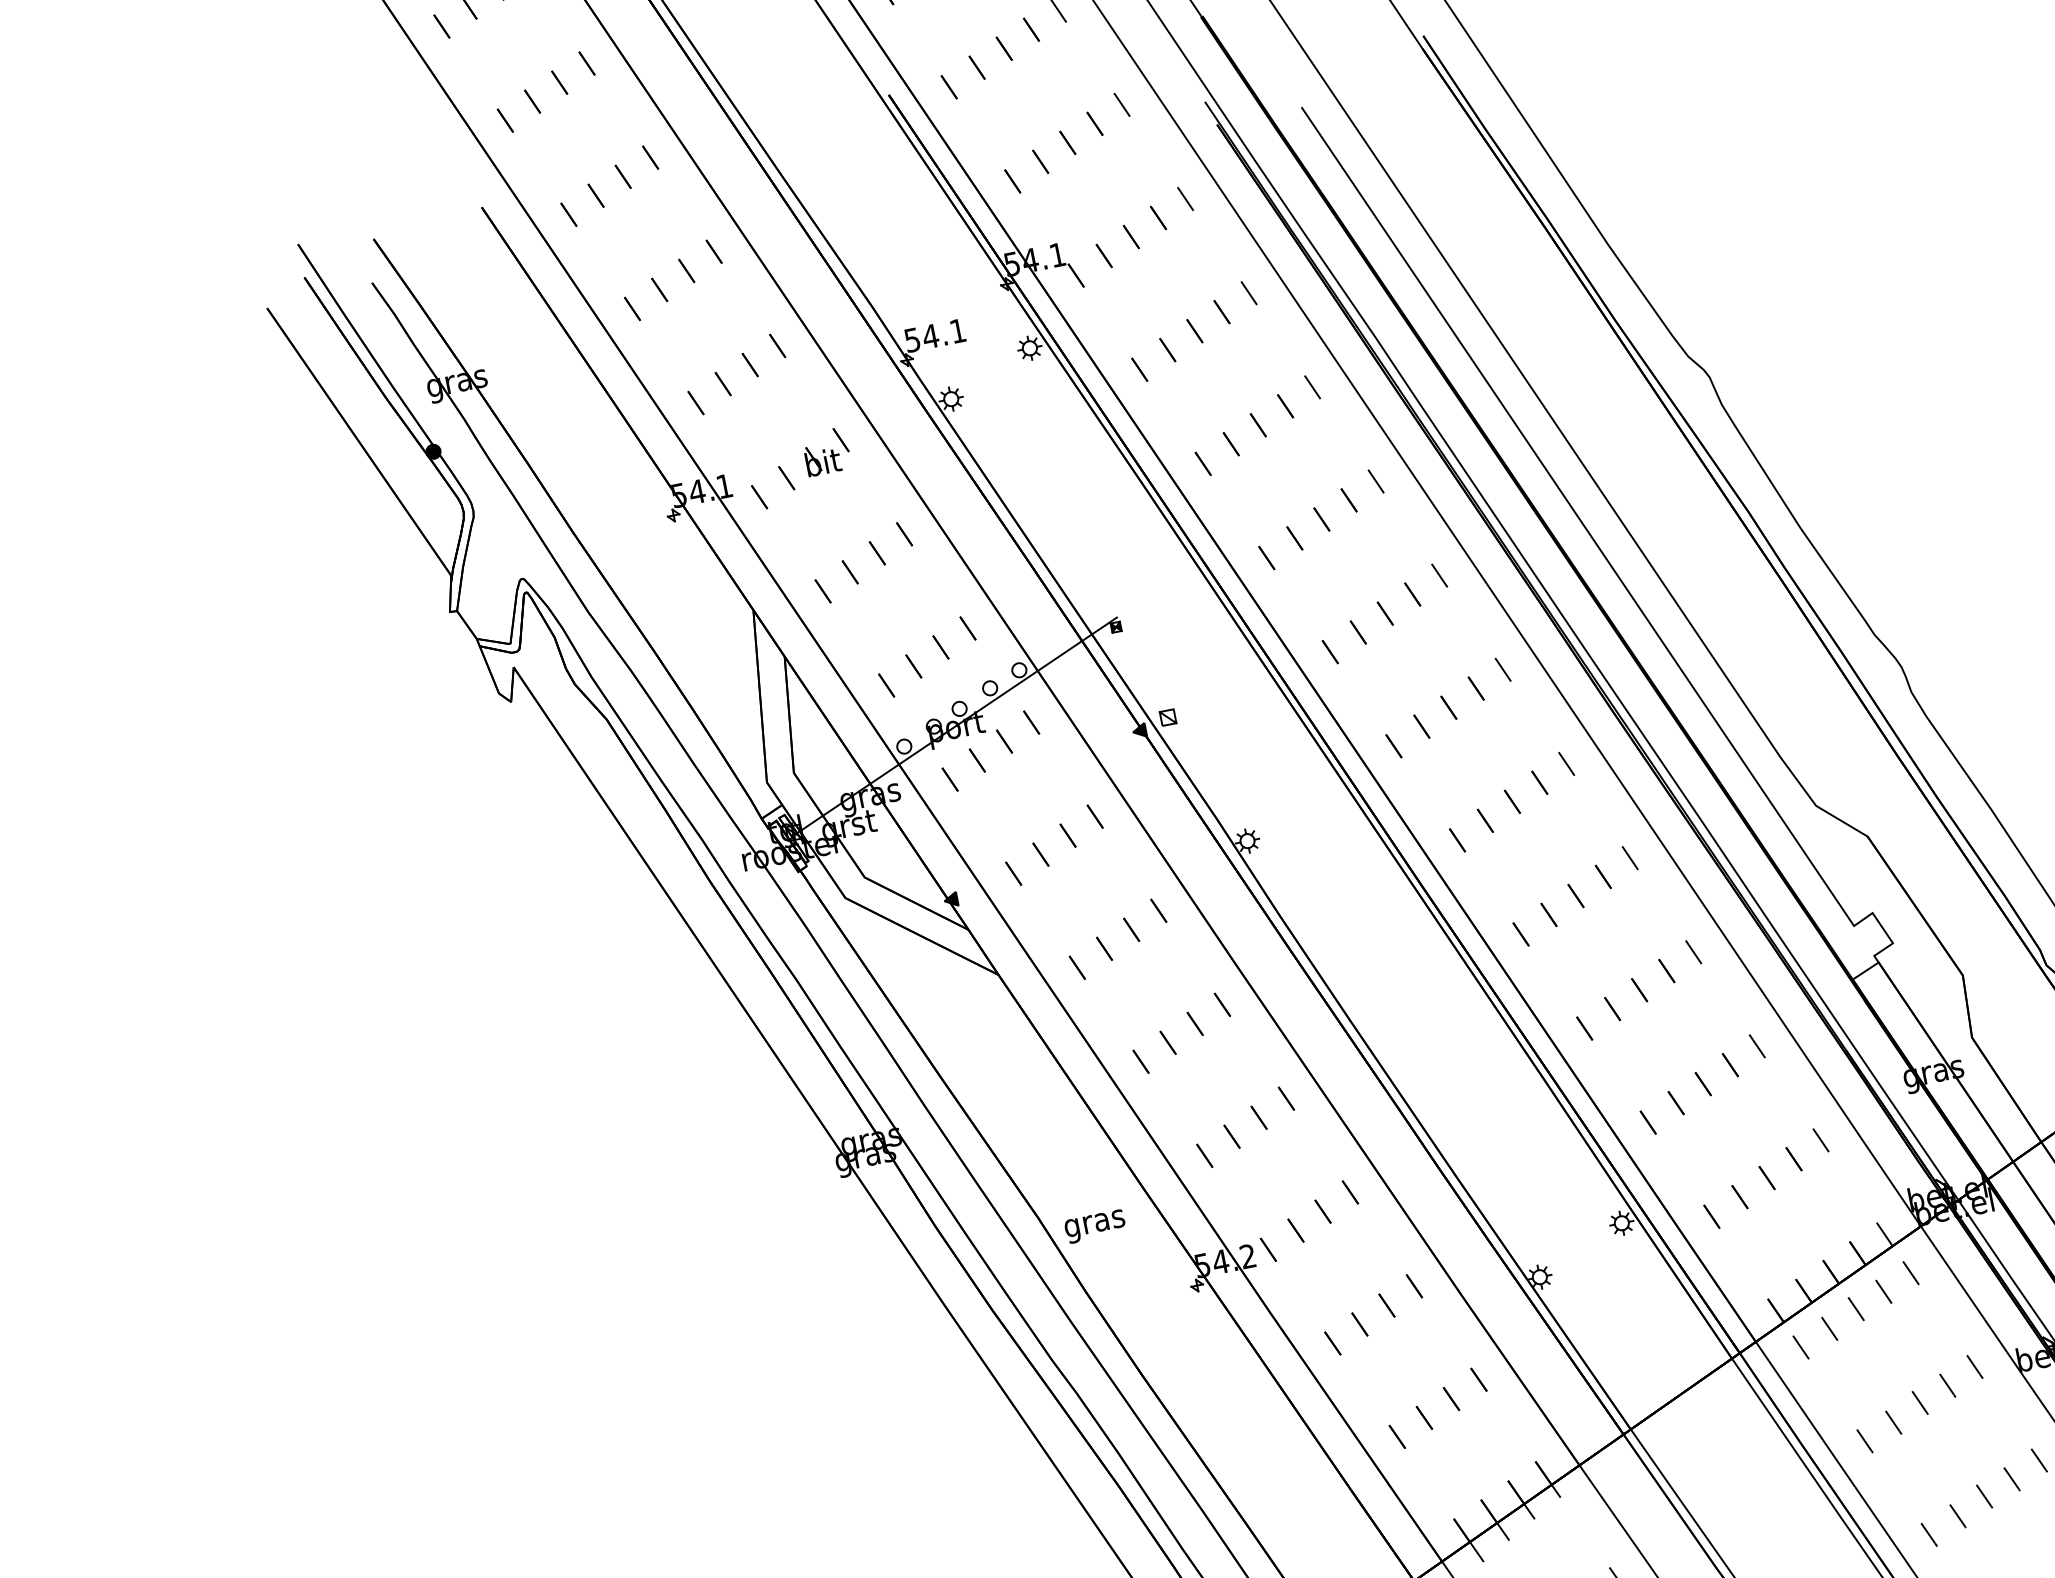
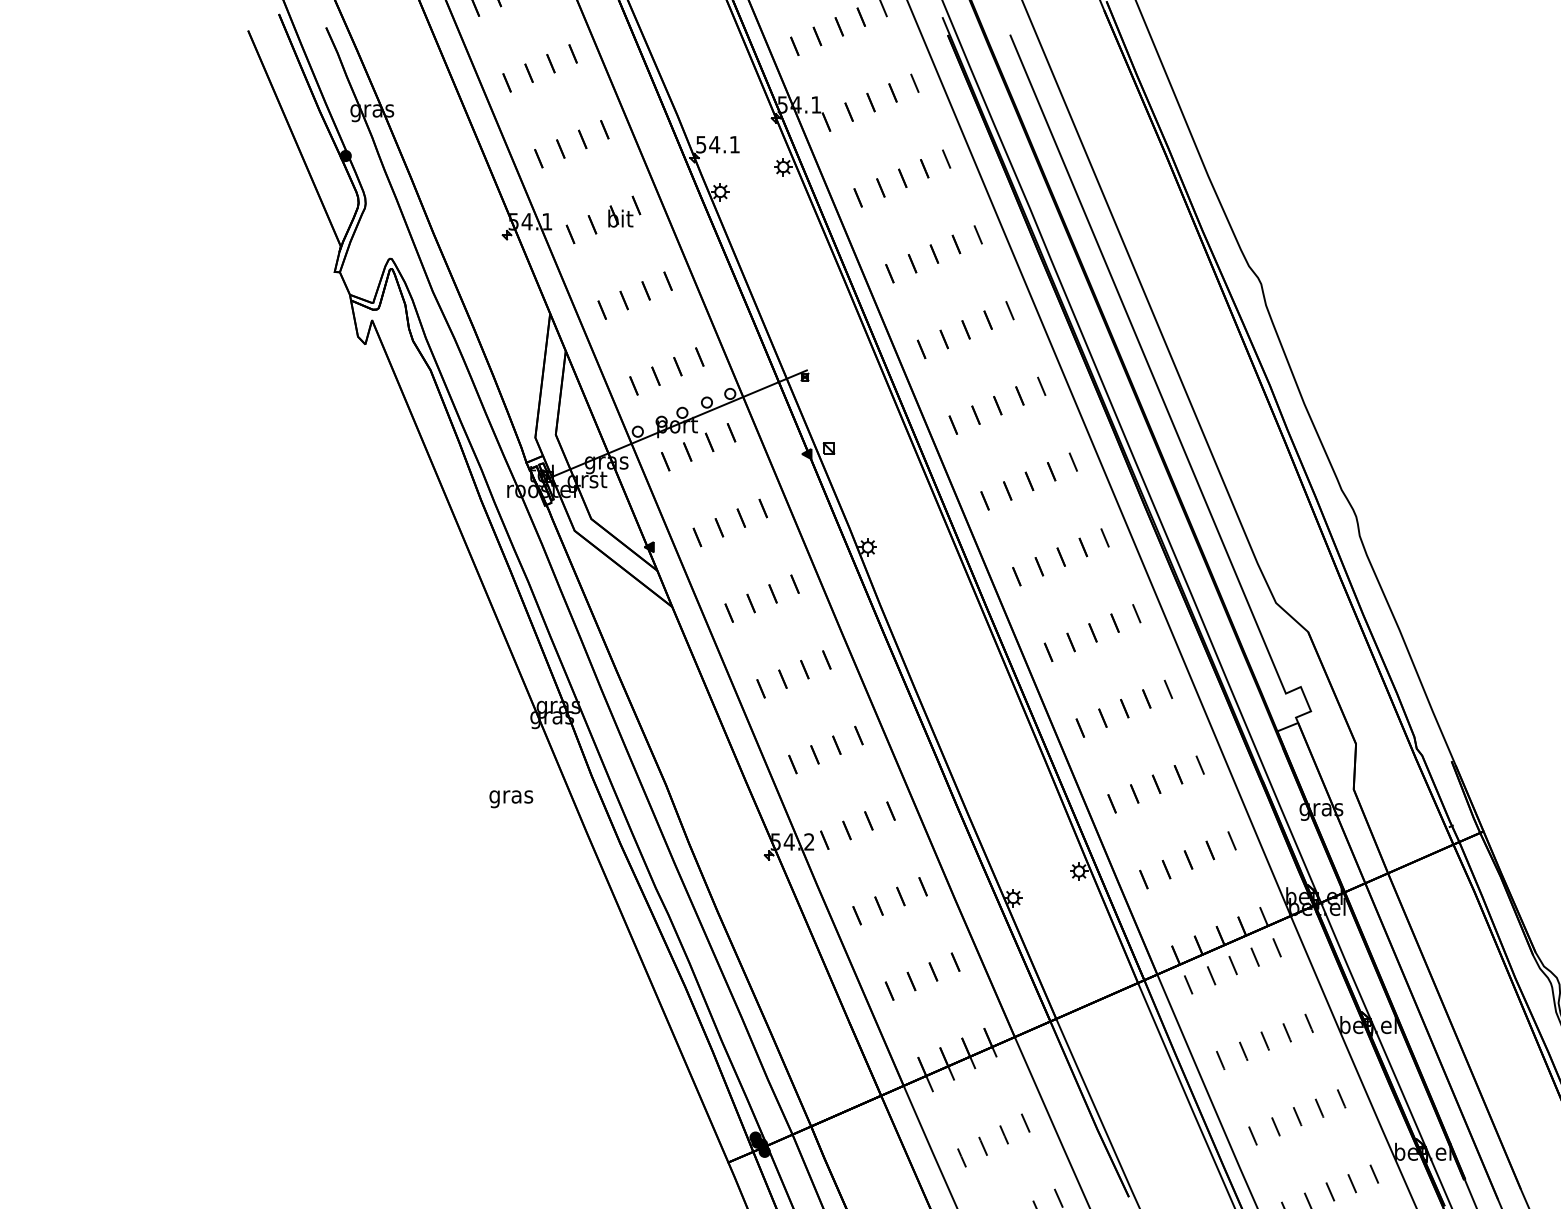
text: (1095, 1226) -> (511, 799), moved

